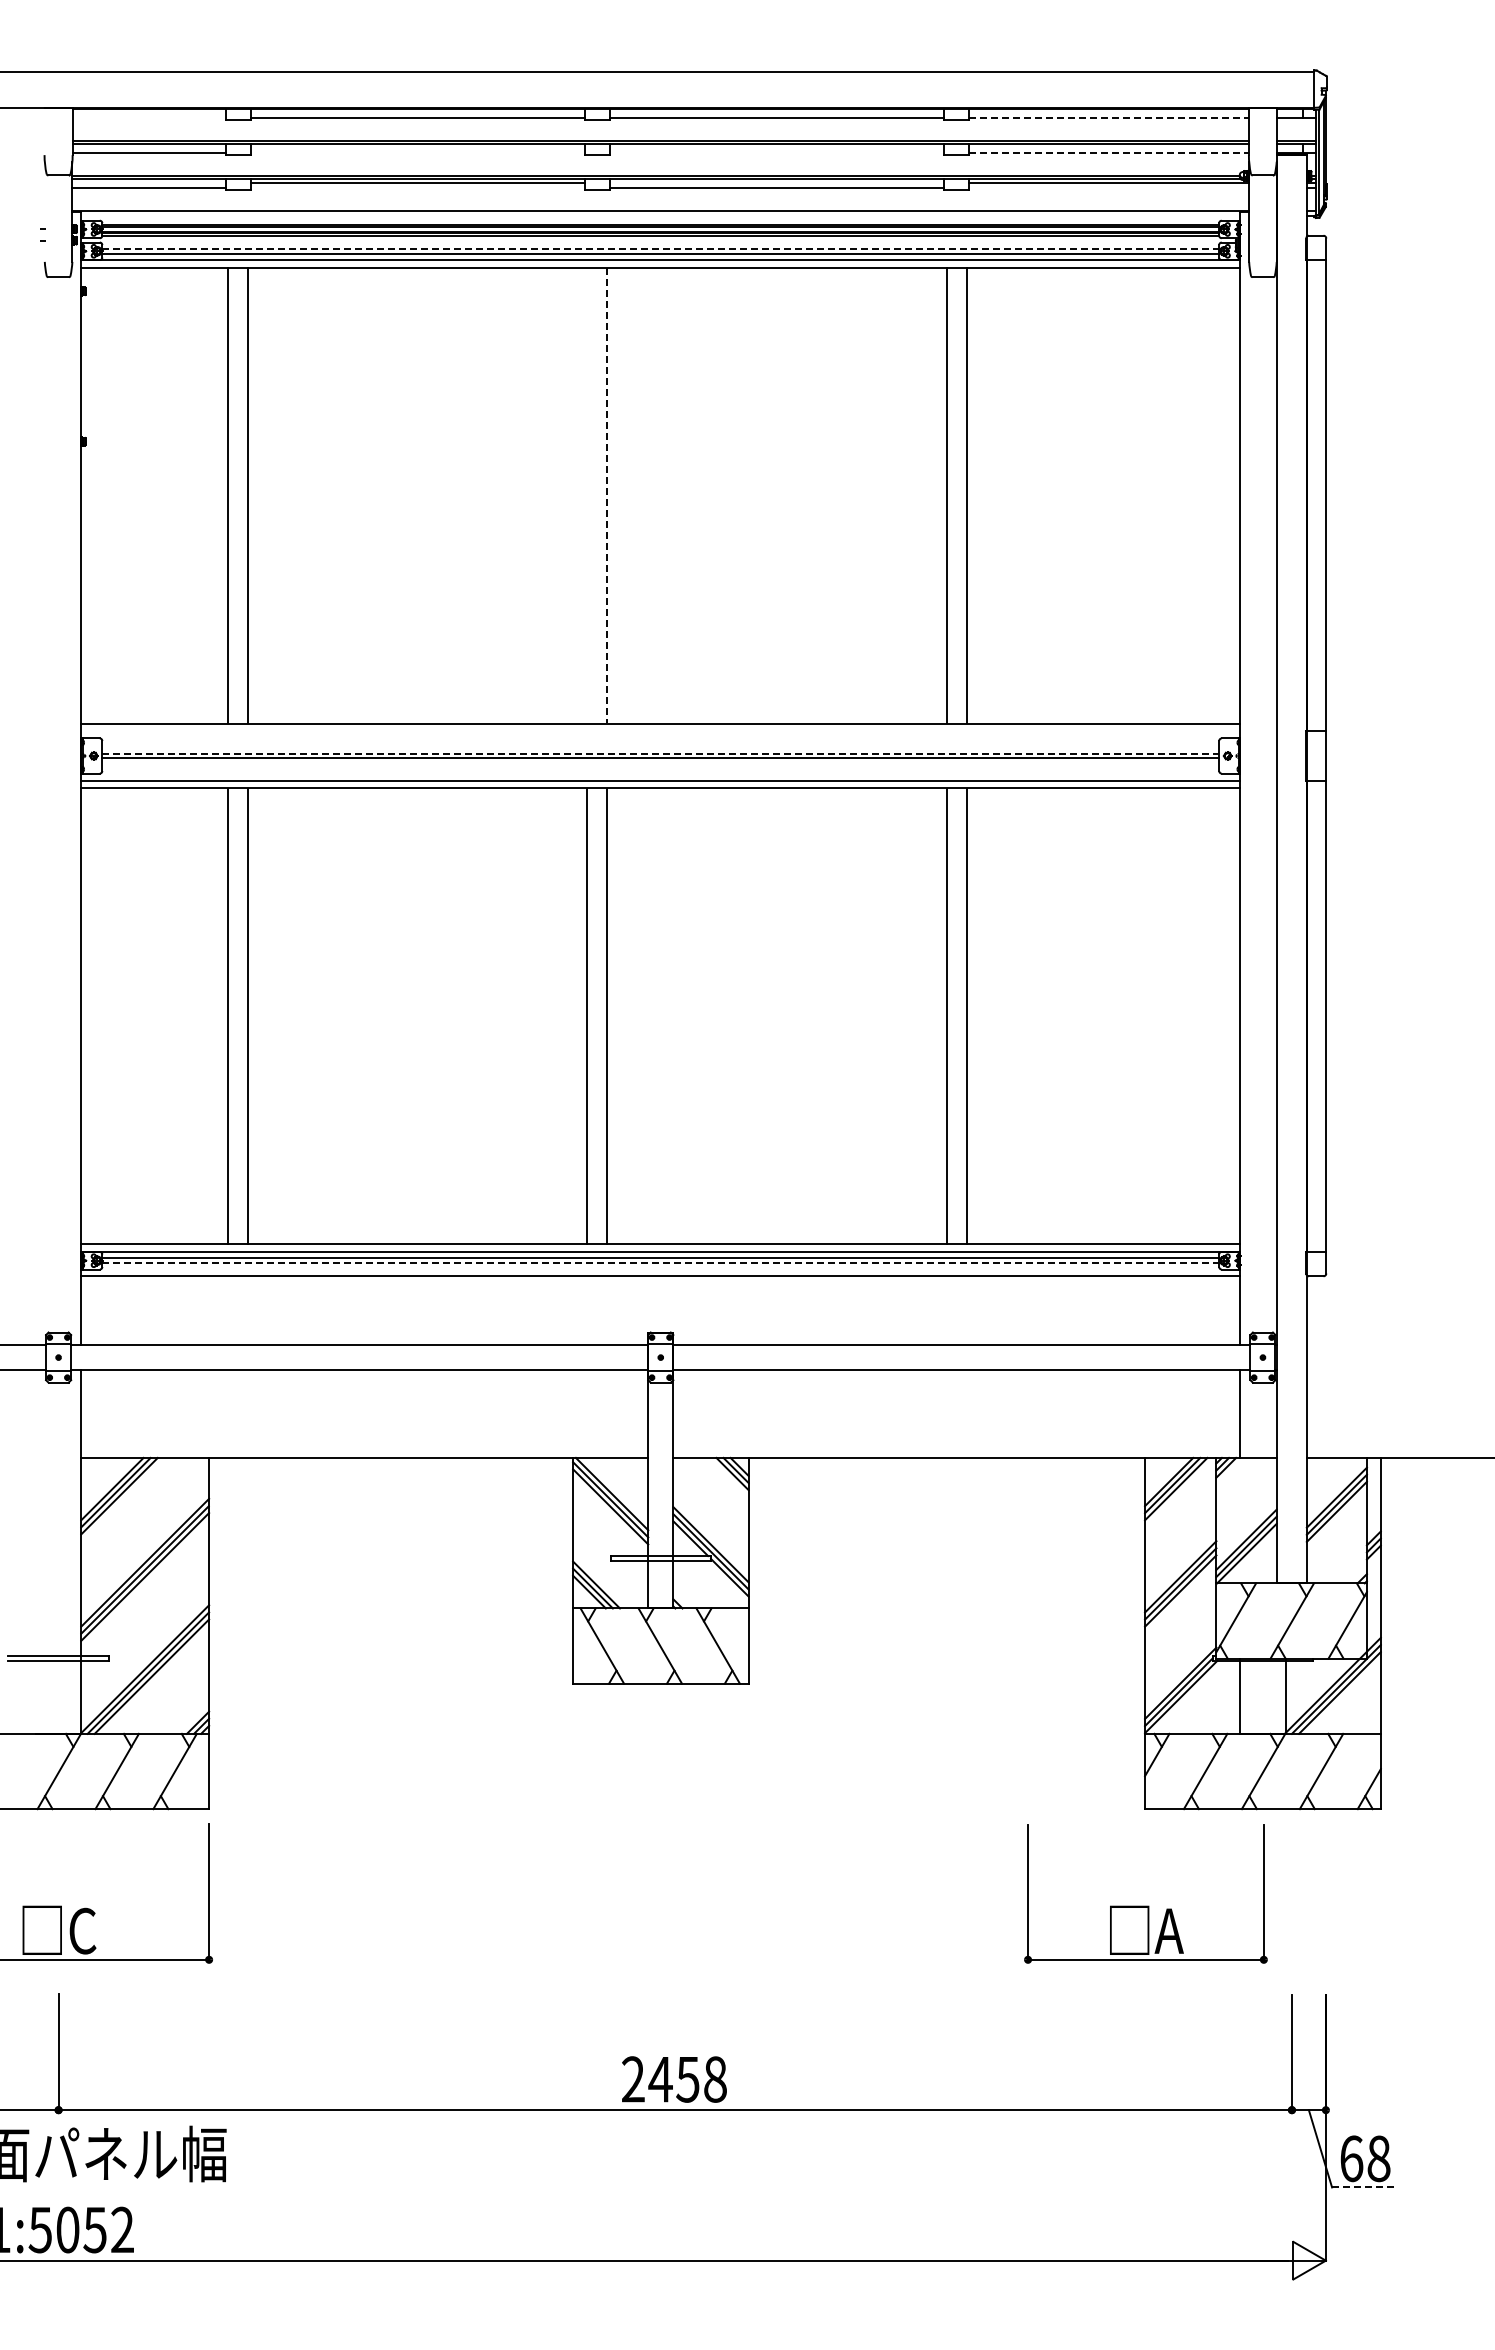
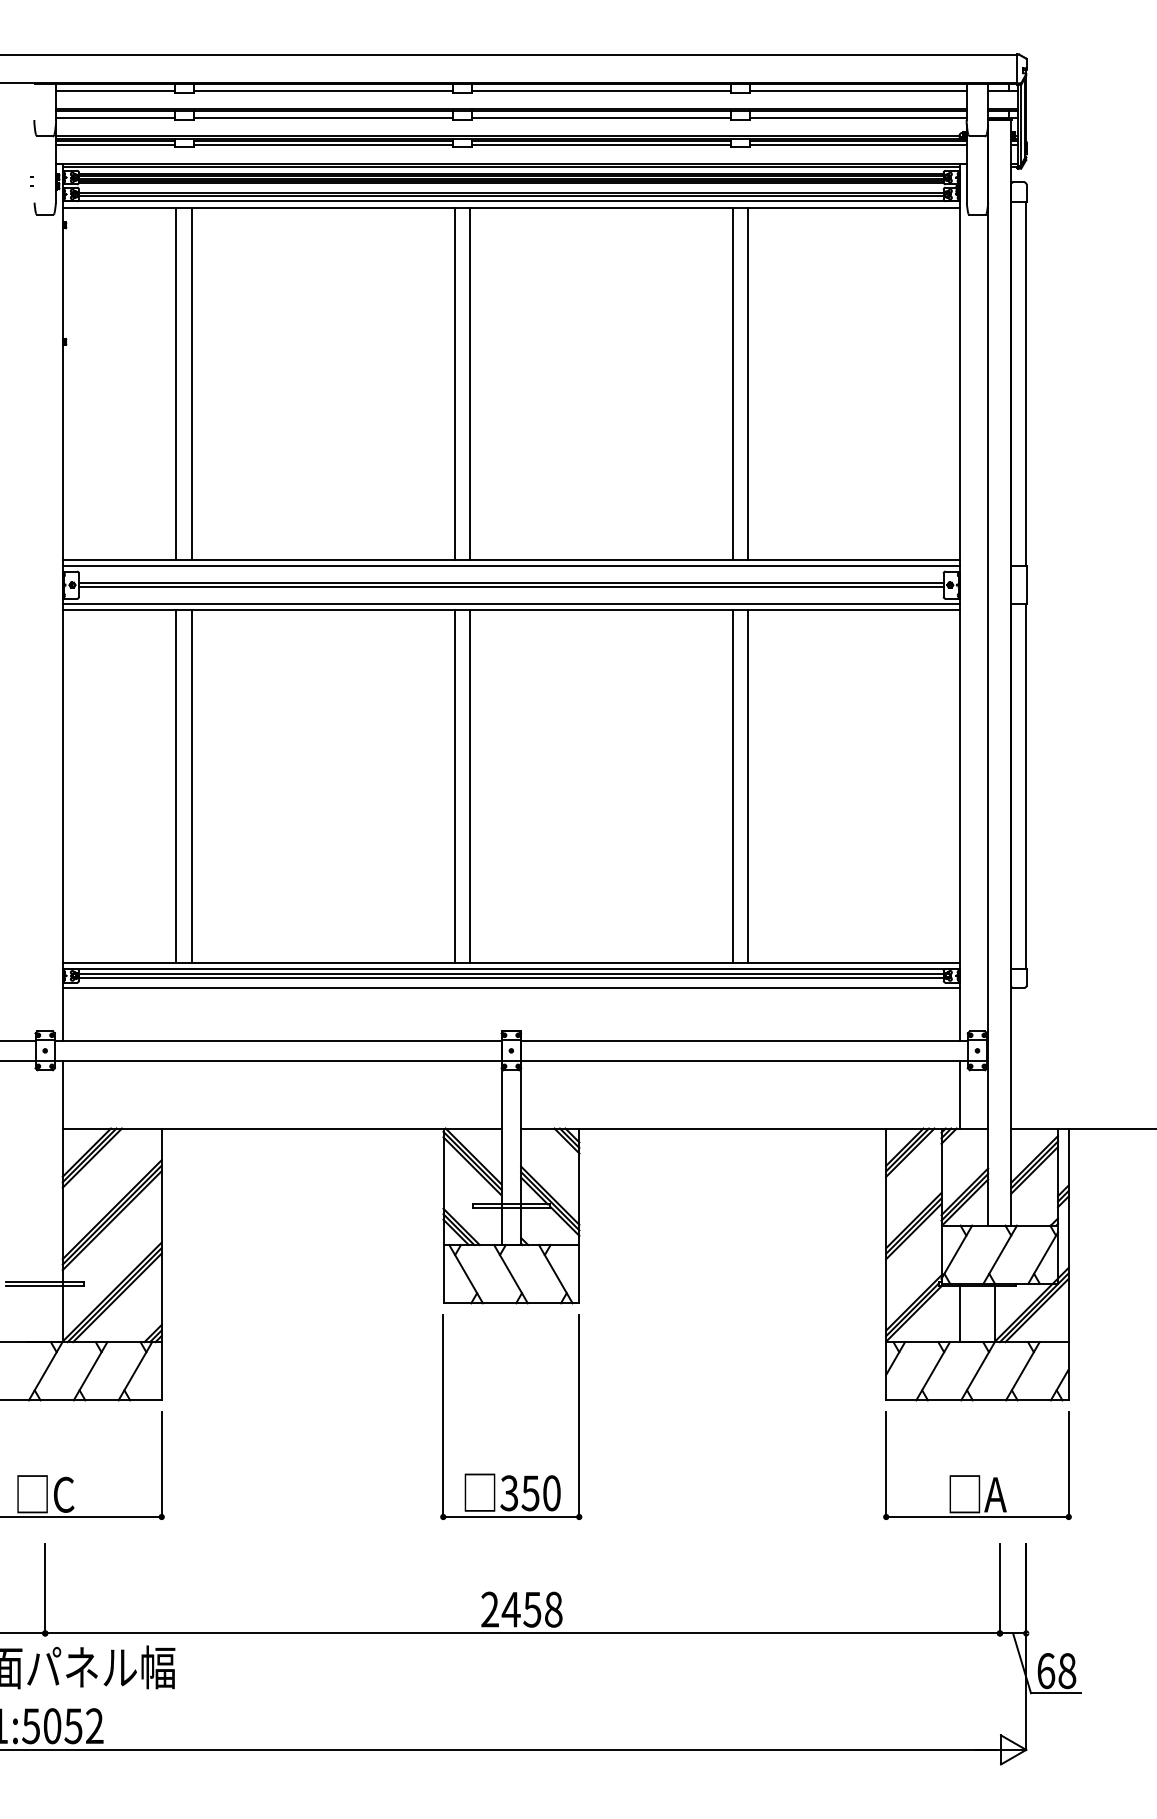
line: (148, 117) -> (114, 90), added
line: (1109, 117) -> (858, 90), dashed -> solid
line: (417, 152) -> (323, 117), added
line: (776, 152) -> (600, 117), added
line: (1109, 152) -> (858, 117), dashed -> solid
line: (148, 182) -> (114, 141), added
line: (776, 182) -> (600, 141), added
line: (417, 187) -> (323, 145), added
line: (1109, 187) -> (858, 145), added
line: (660, 215) -> (511, 166), added
line: (661, 249) -> (511, 193), dashed -> solid
line: (587, 495) -> (454, 383), added
line: (607, 495) -> (470, 383), dashed -> solid
line: (660, 731) -> (511, 566), added
line: (661, 753) -> (511, 583), dashed -> solid
line: (661, 1262) -> (511, 977), dashed -> solid
part: (658, 1905) -> (509, 1474), added
part: (1145, 1905) -> (977, 1474), moved
line: (1364, 2187) -> (1056, 1693), dashed -> solid

